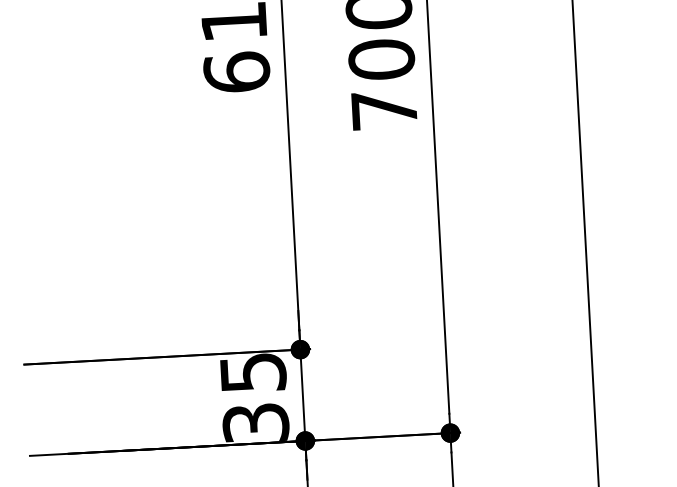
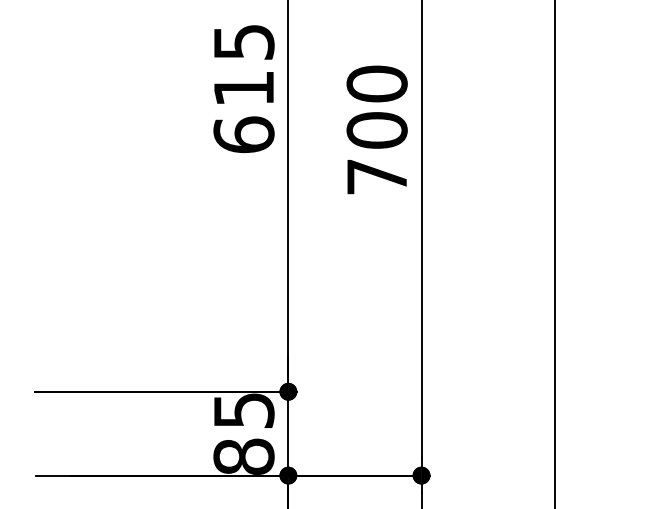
text: (255, 422) -> (243, 456), 35 -> 85

